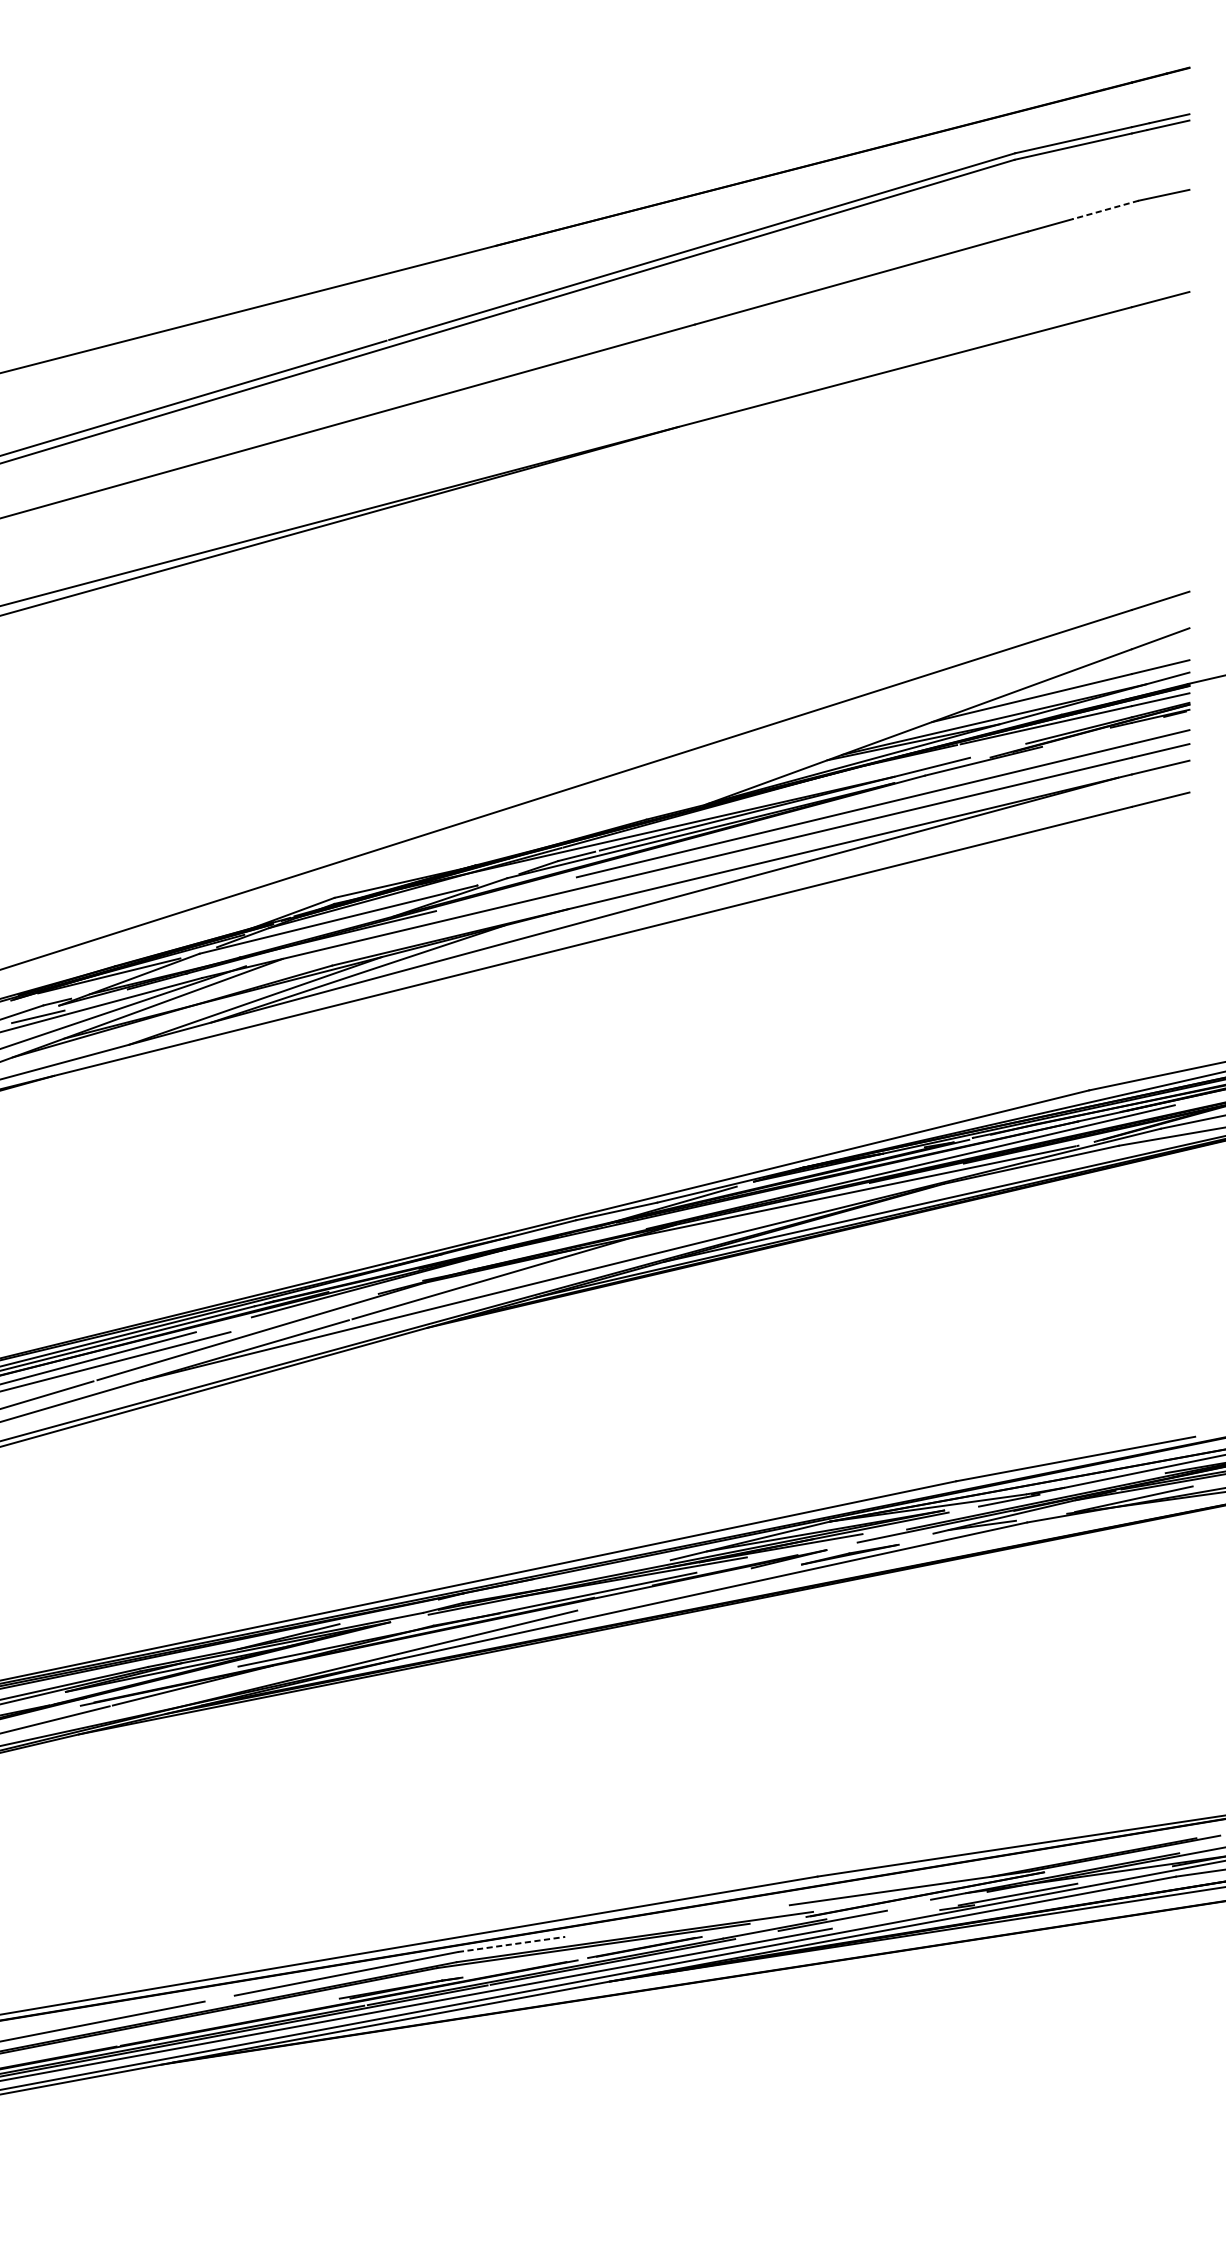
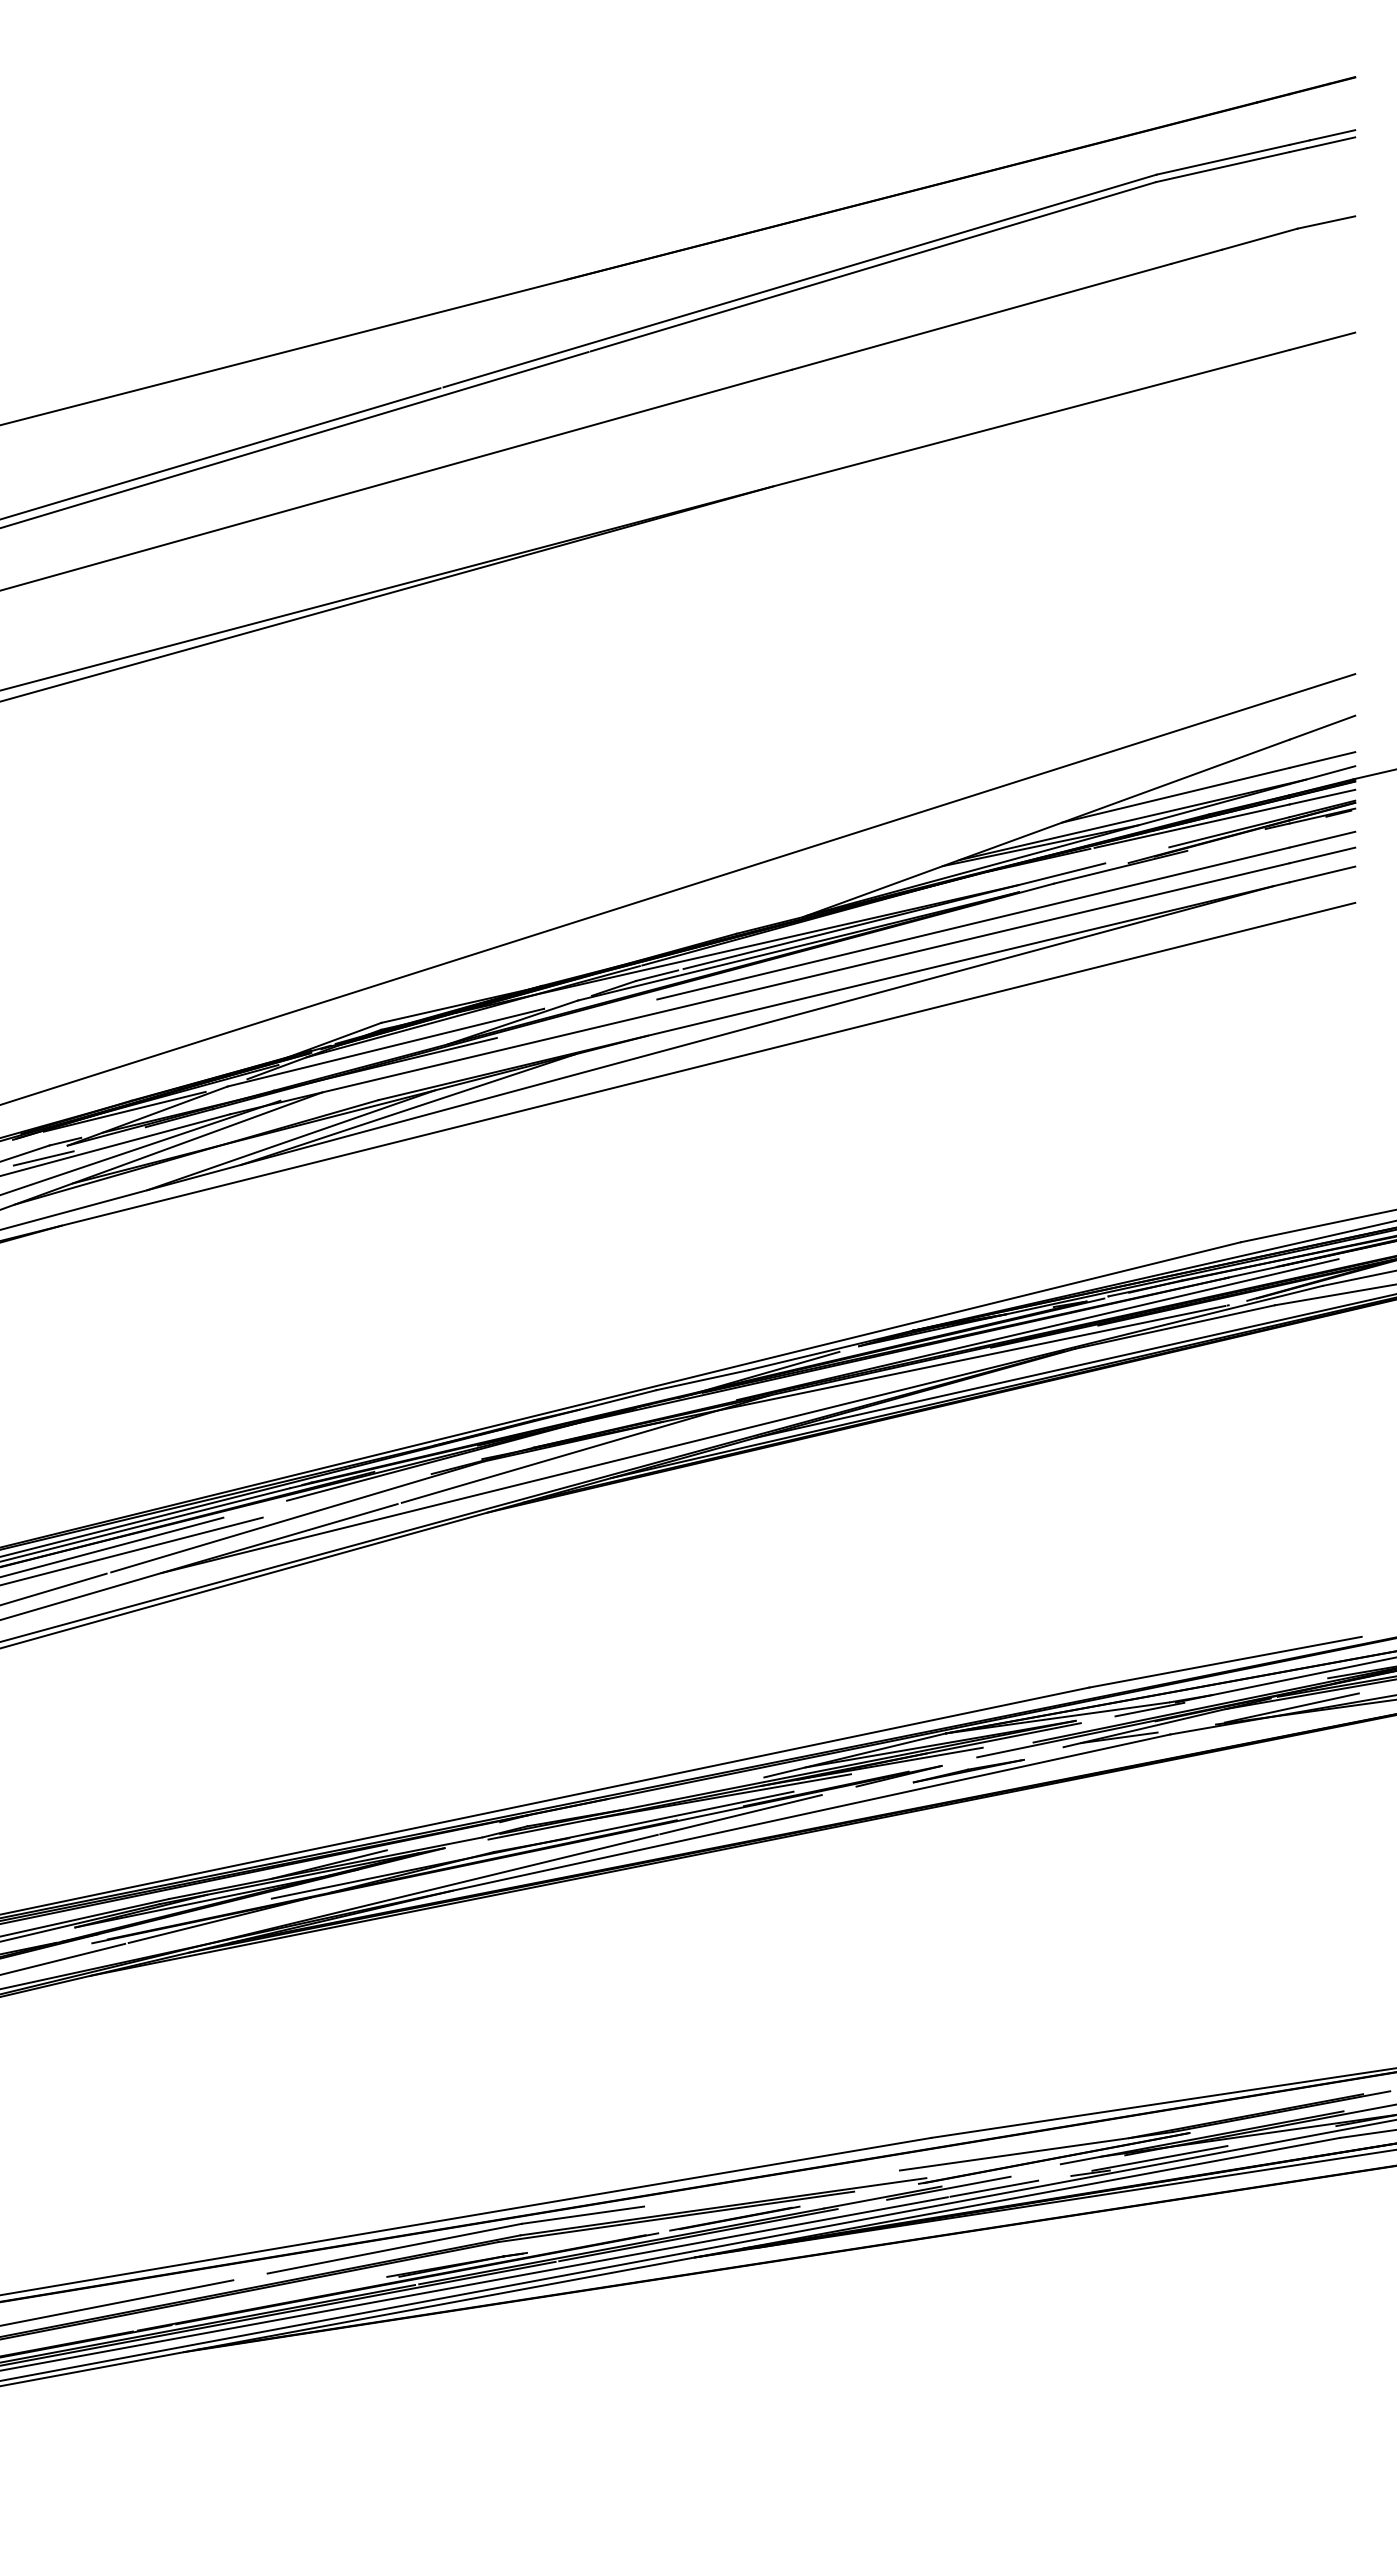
line: (1105, 210) -> (1259, 239), dashed -> solid
line: (649, 1592) -> (740, 1814), added
line: (872, 1921) -> (994, 2188), added
line: (511, 1944) -> (582, 2215), dashed -> solid

